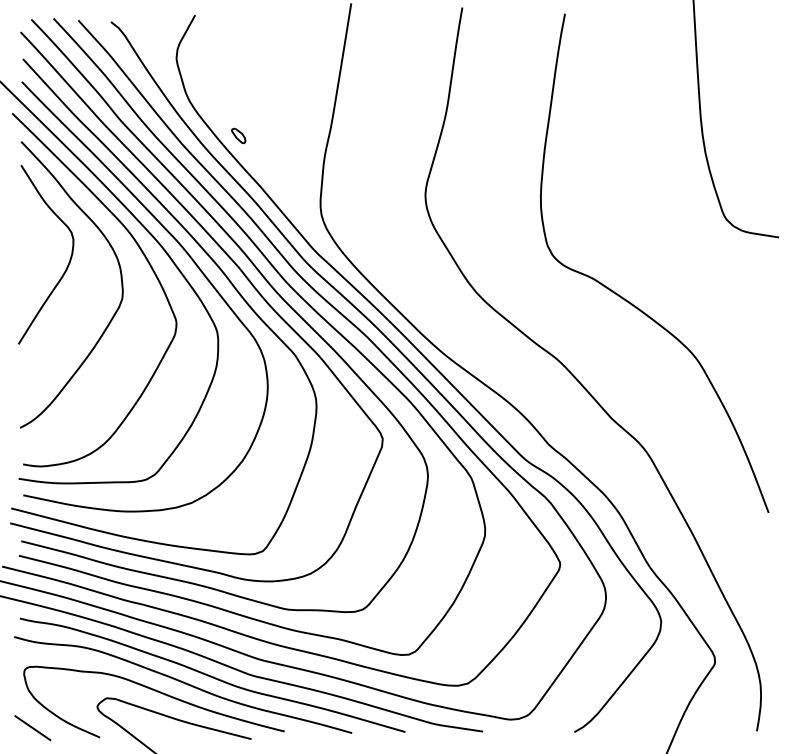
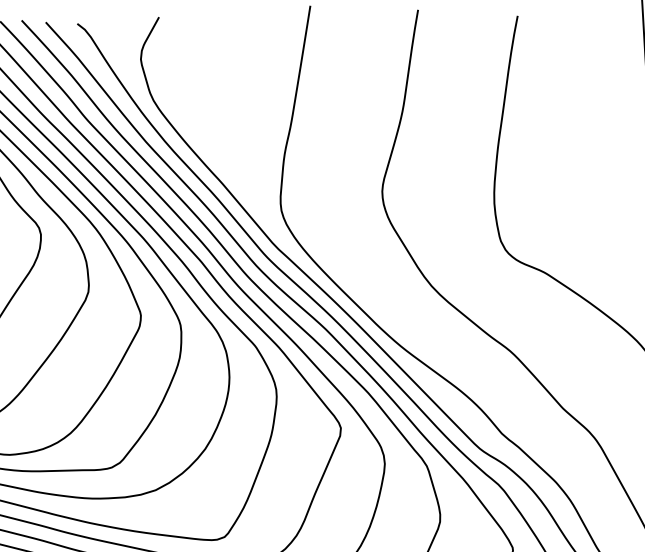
part: (238, 135) -> (201, 133), removed

